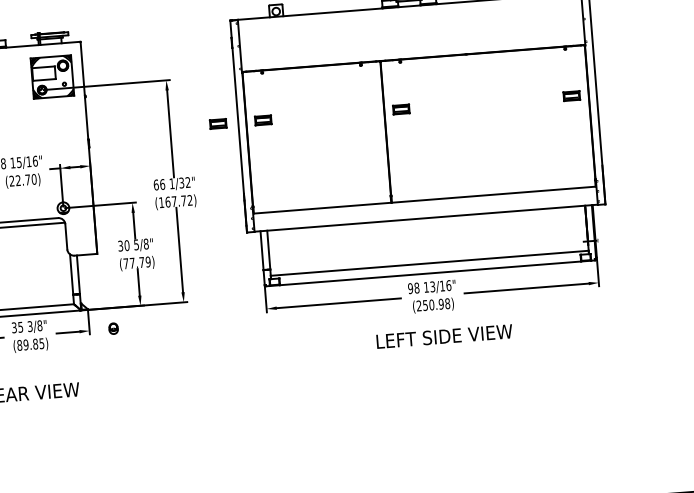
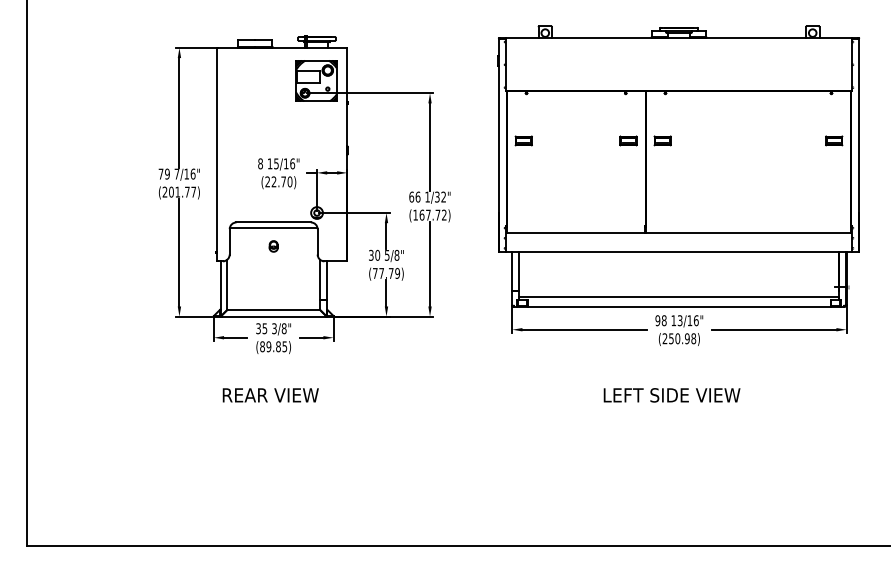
part: (218, 123) -> (628, 140), moved
part: (113, 328) -> (273, 246), moved
text: (444, 336) -> (671, 395), moved

